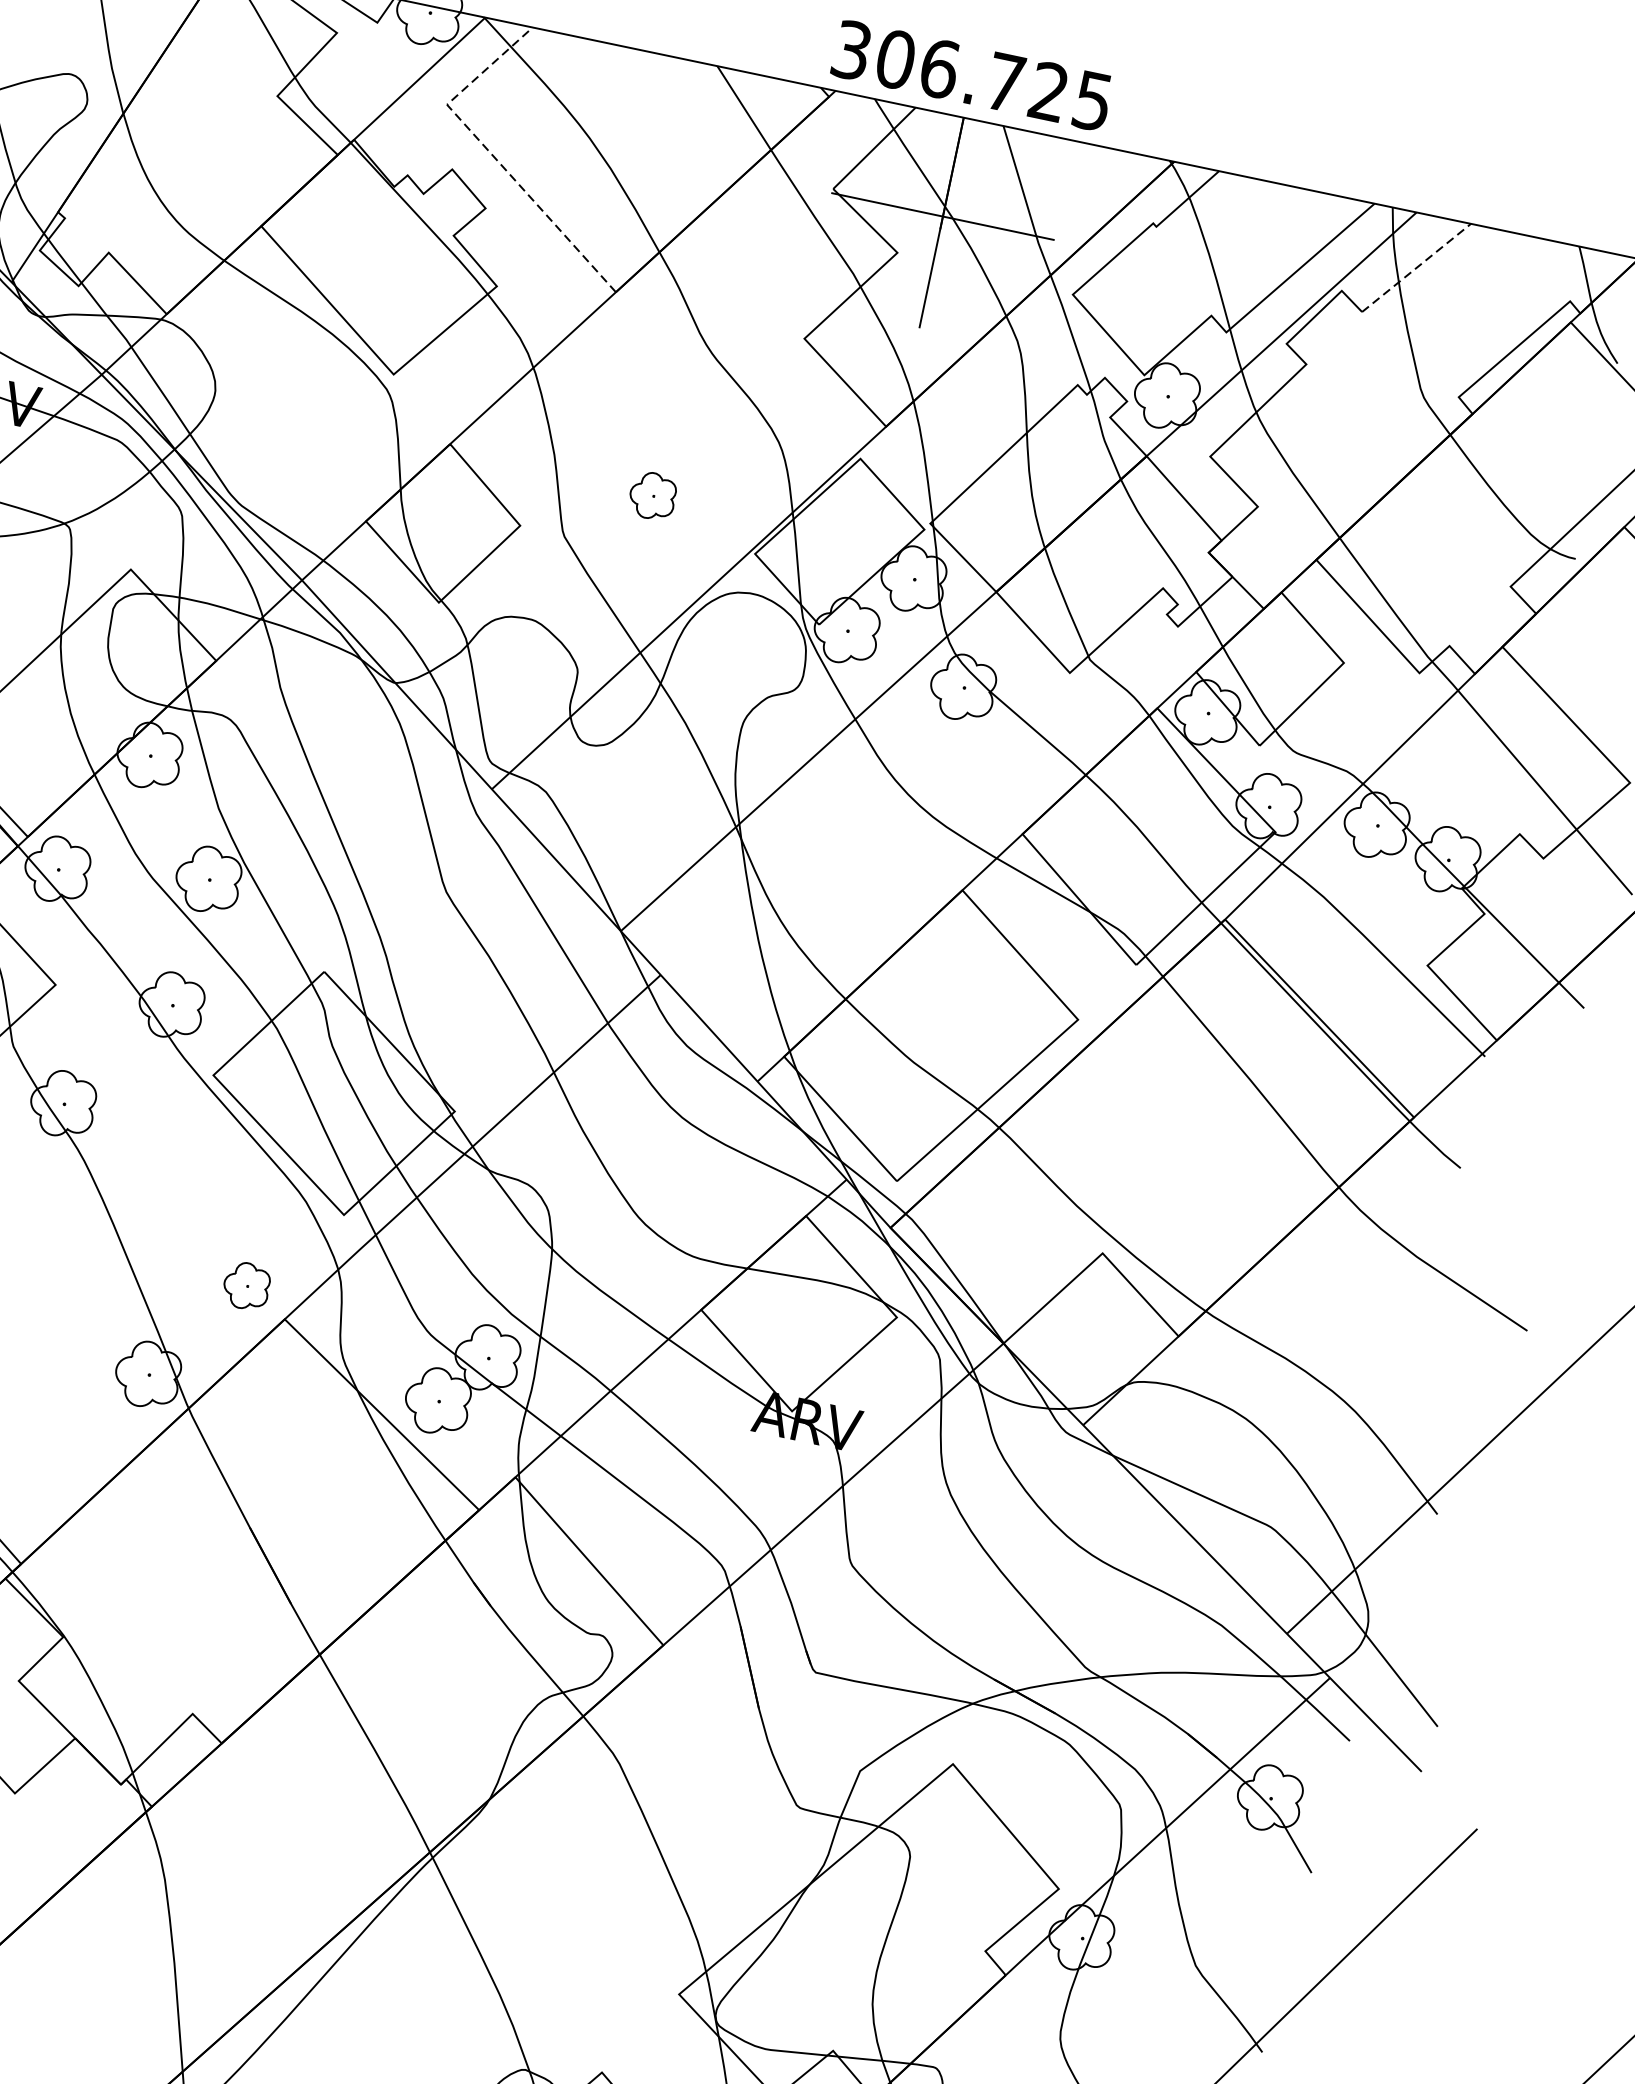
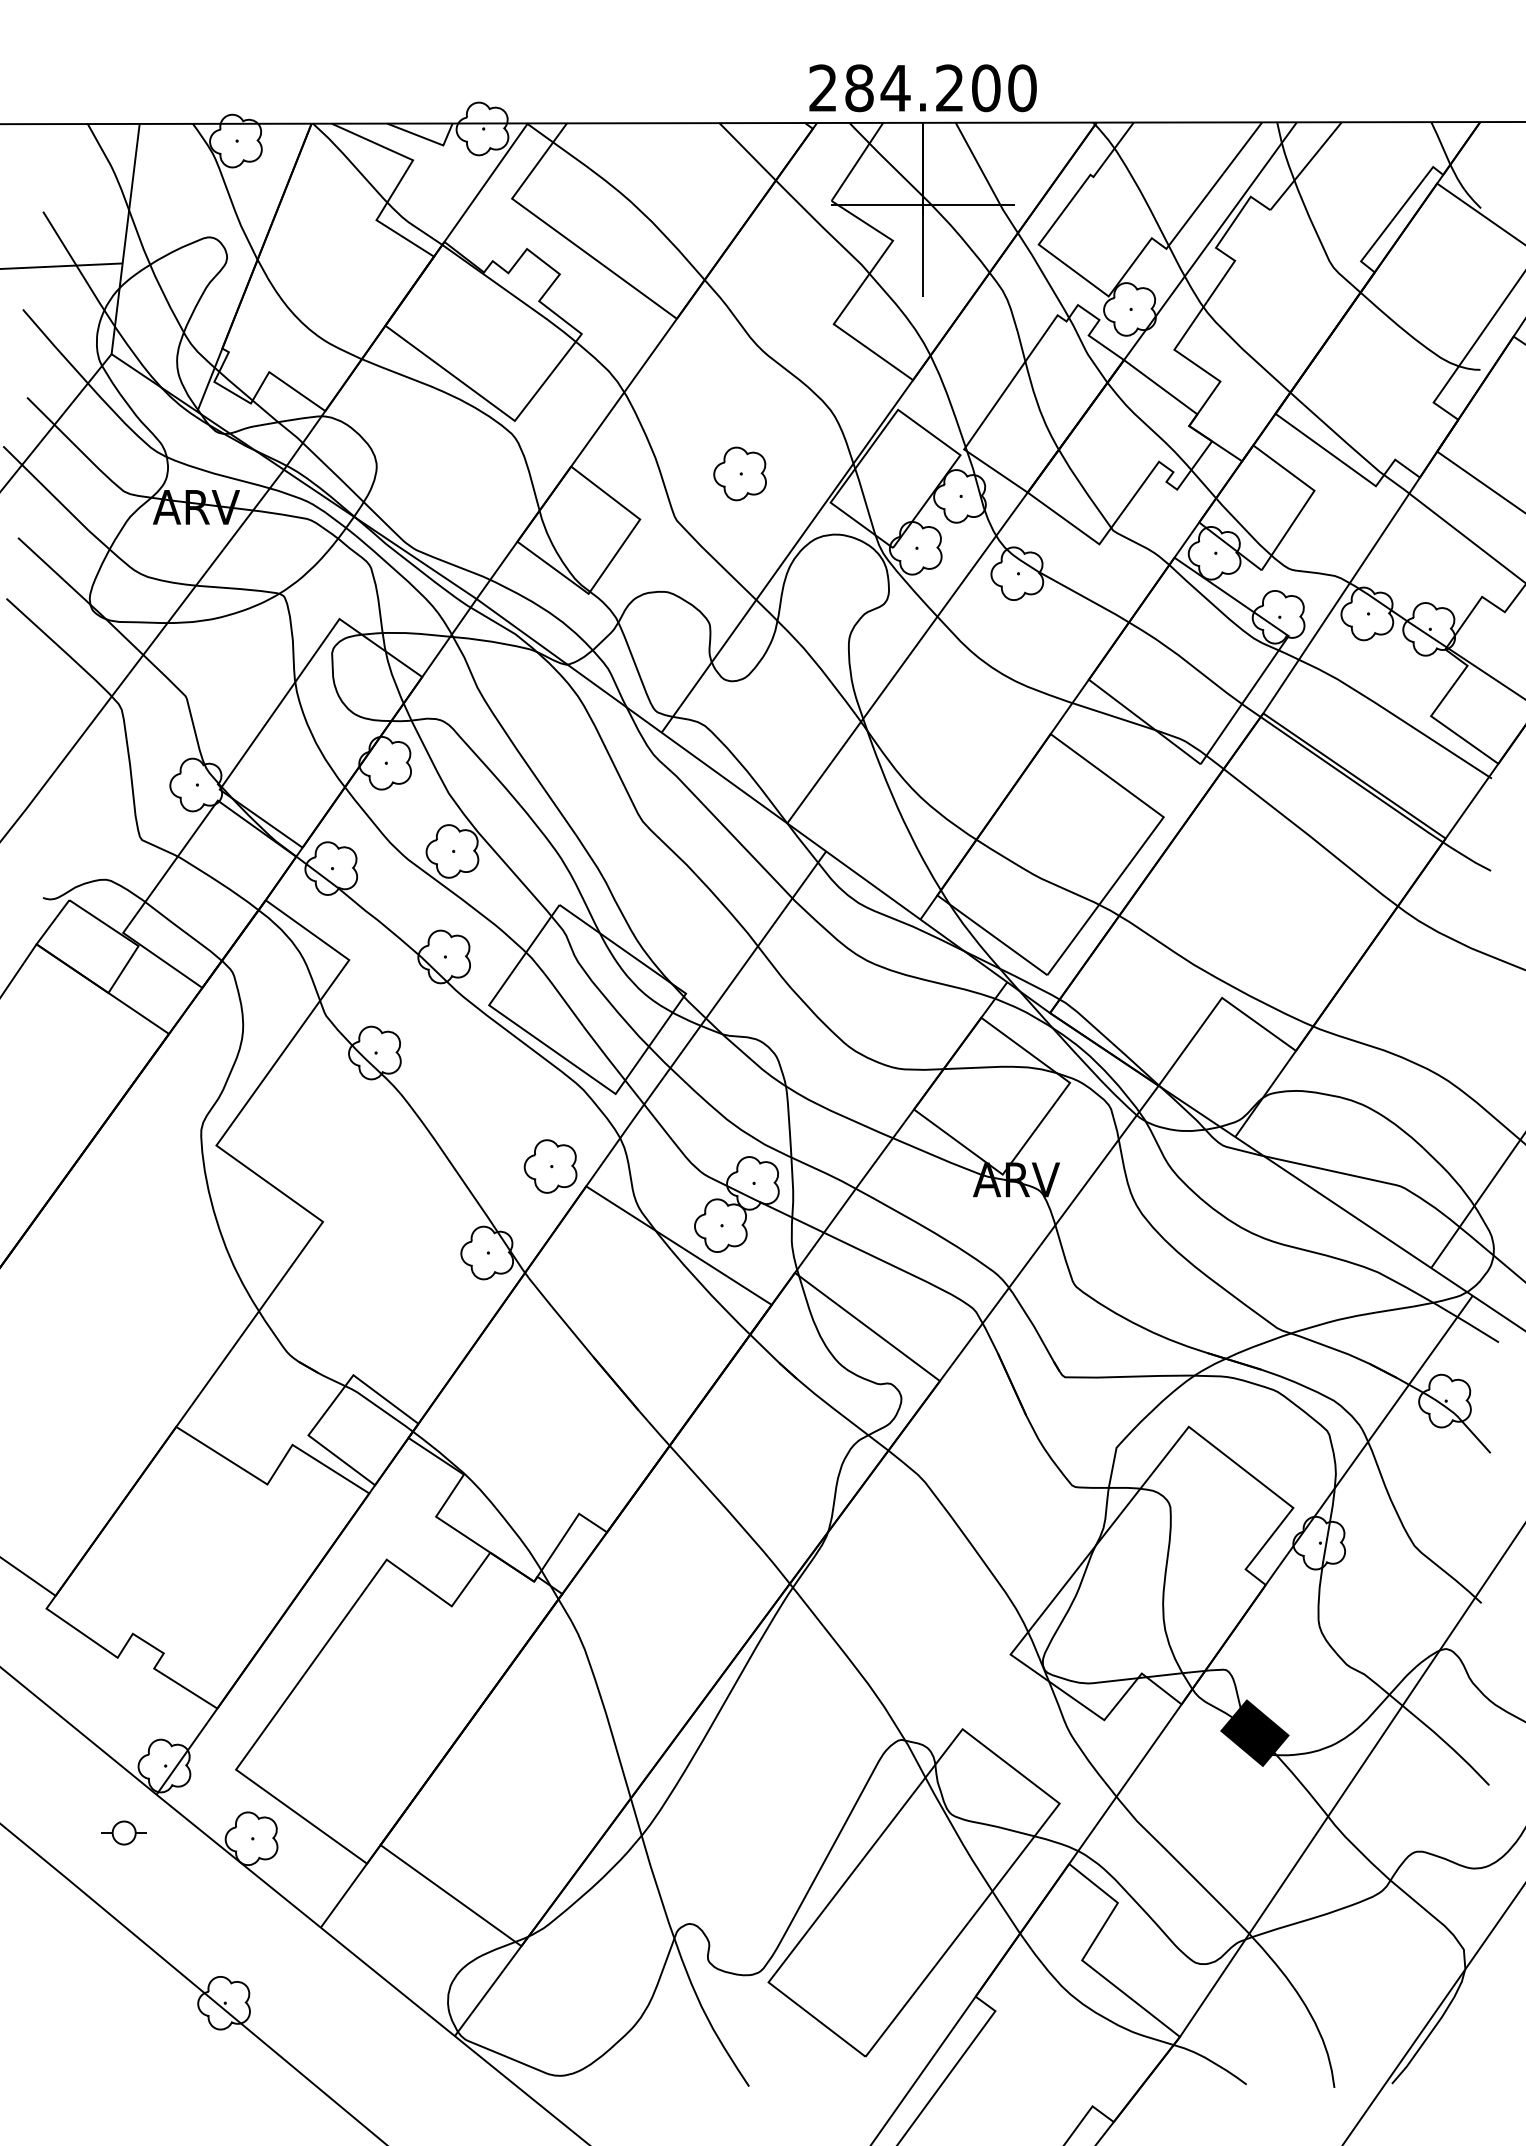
text: (971, 76) -> (922, 88), 306.725 -> 284.200
line: (491, 154) -> (555, 230), dashed -> solid
line: (1416, 268) -> (1306, 166), dashed -> solid
part: (652, 495) -> (739, 473), size x1.43
part: (246, 1286) -> (550, 1166), size x1.43

